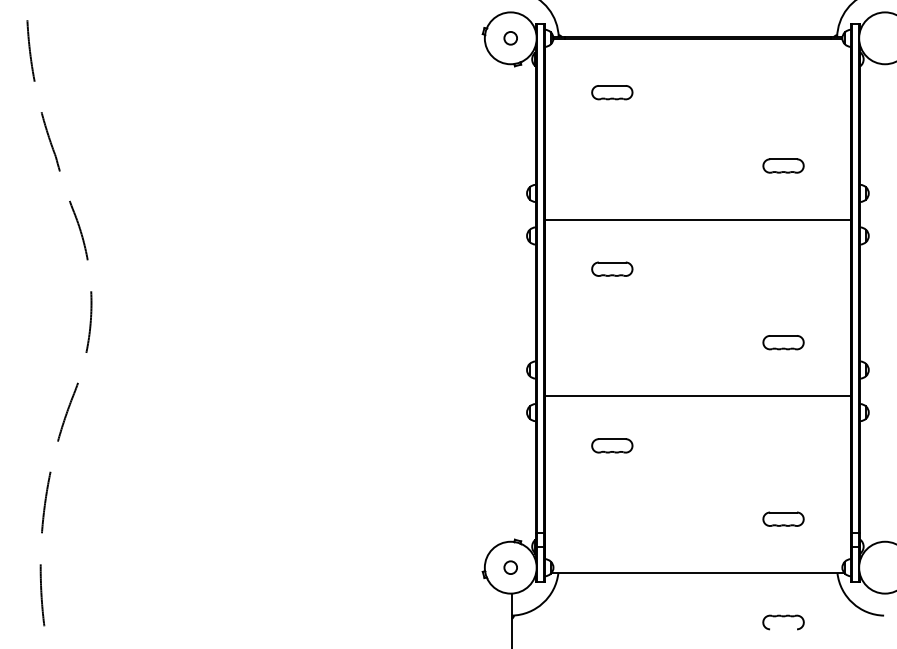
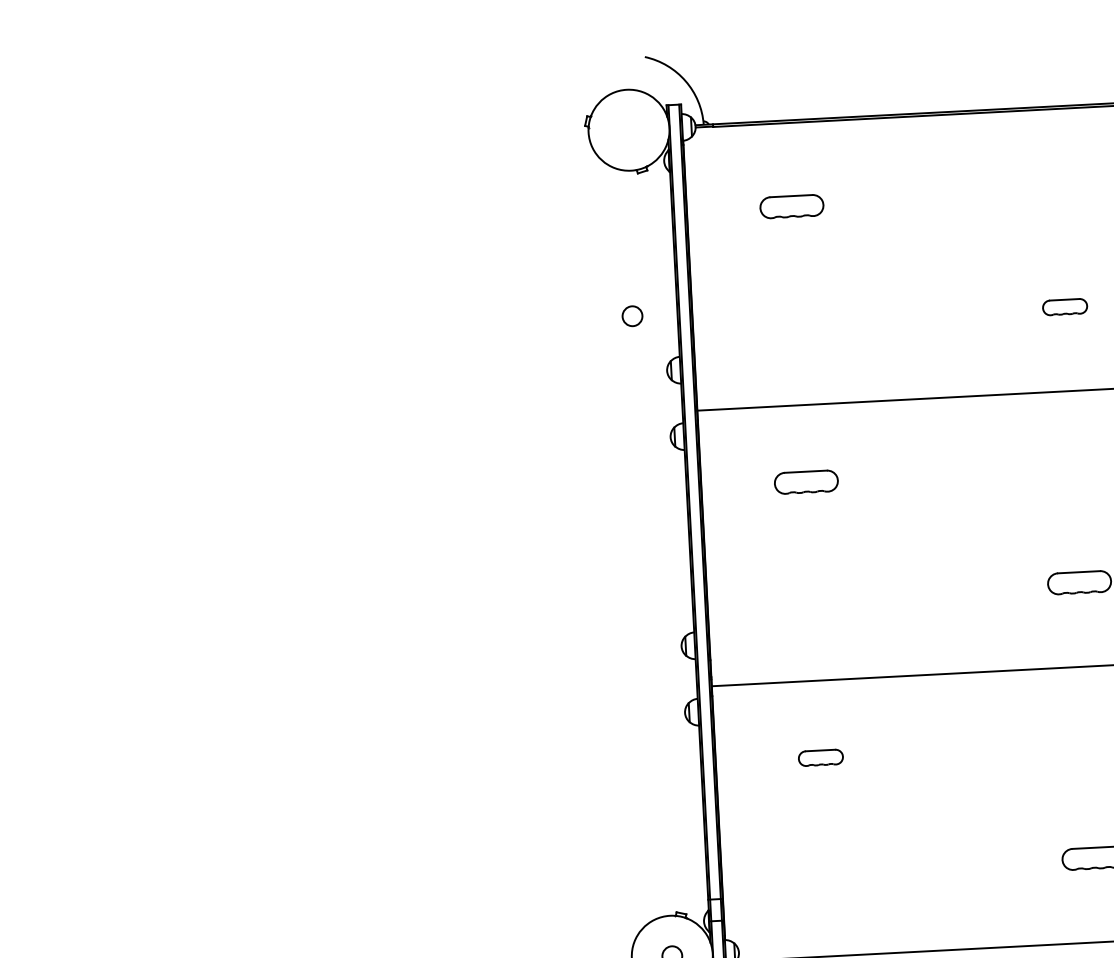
circle: (510, 38) -> (632, 316), moved
part: (783, 165) -> (1065, 306), size x0.7
part: (612, 445) -> (821, 757), size x0.7

